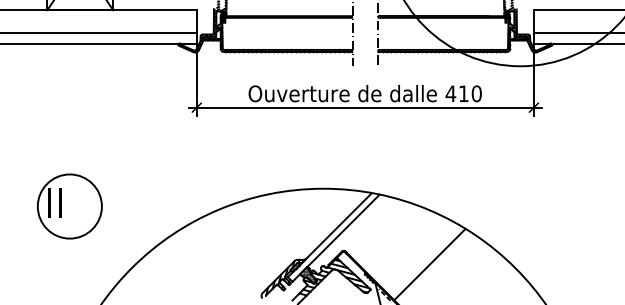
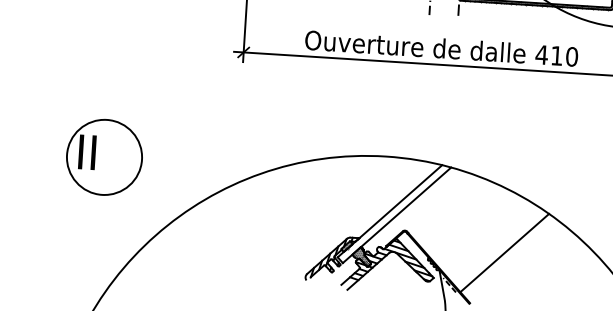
part: (69, 206) -> (104, 157), moved

